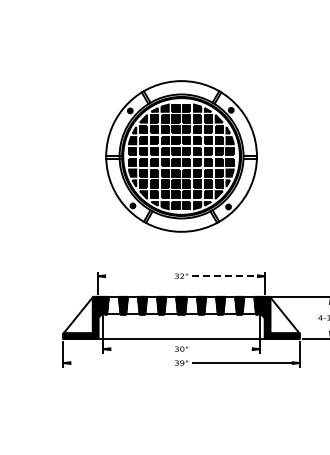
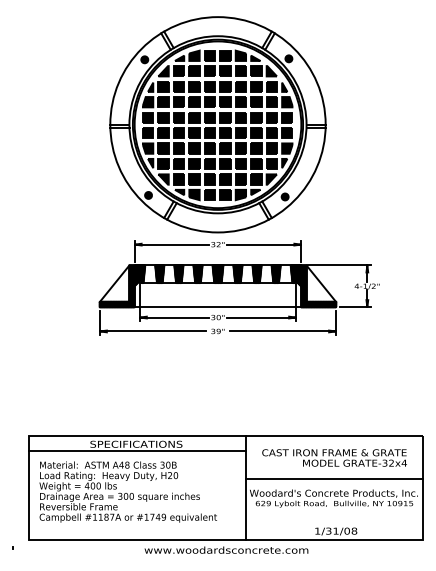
part: (181, 156) -> (217, 124), size x1.43
line: (135, 276) -> (171, 244), added
line: (227, 276) -> (263, 244), dashed -> solid
line: (137, 349) -> (173, 317), added
line: (225, 349) -> (261, 317), added
line: (116, 363) -> (152, 331), added

